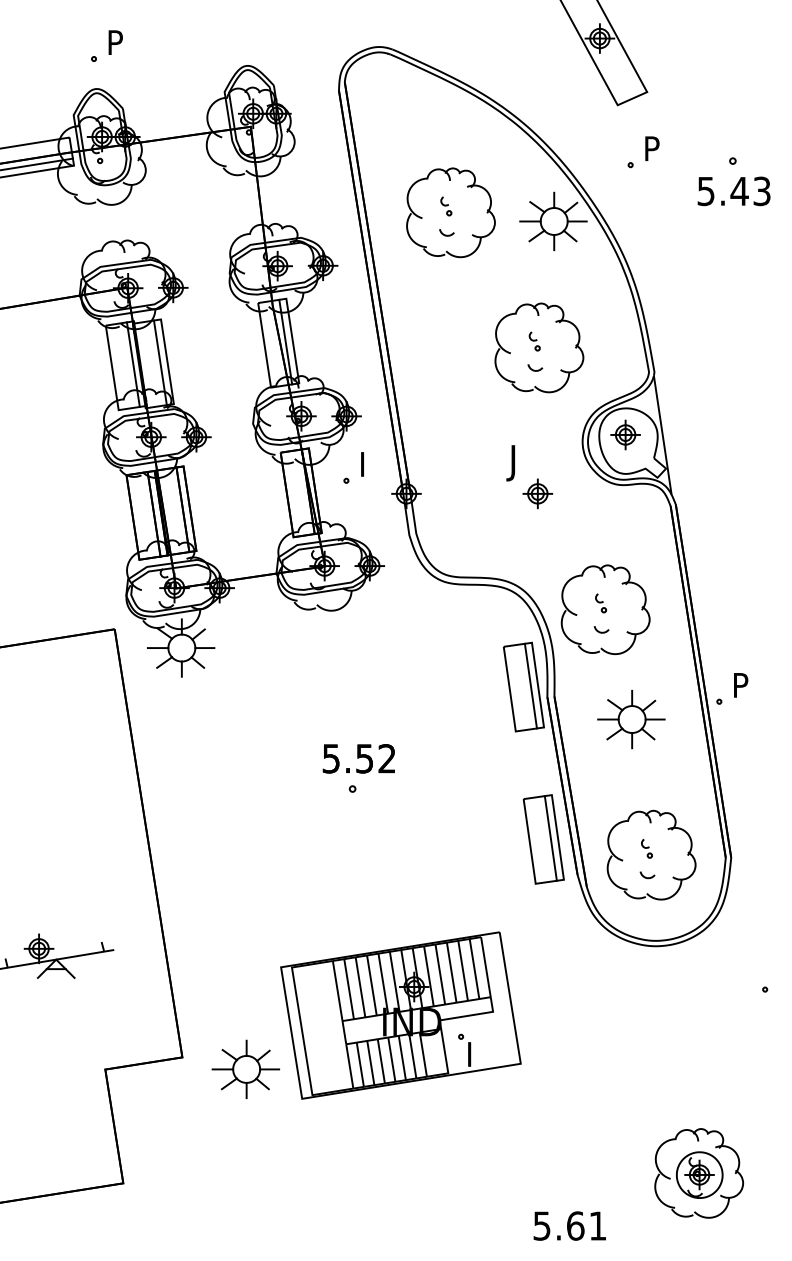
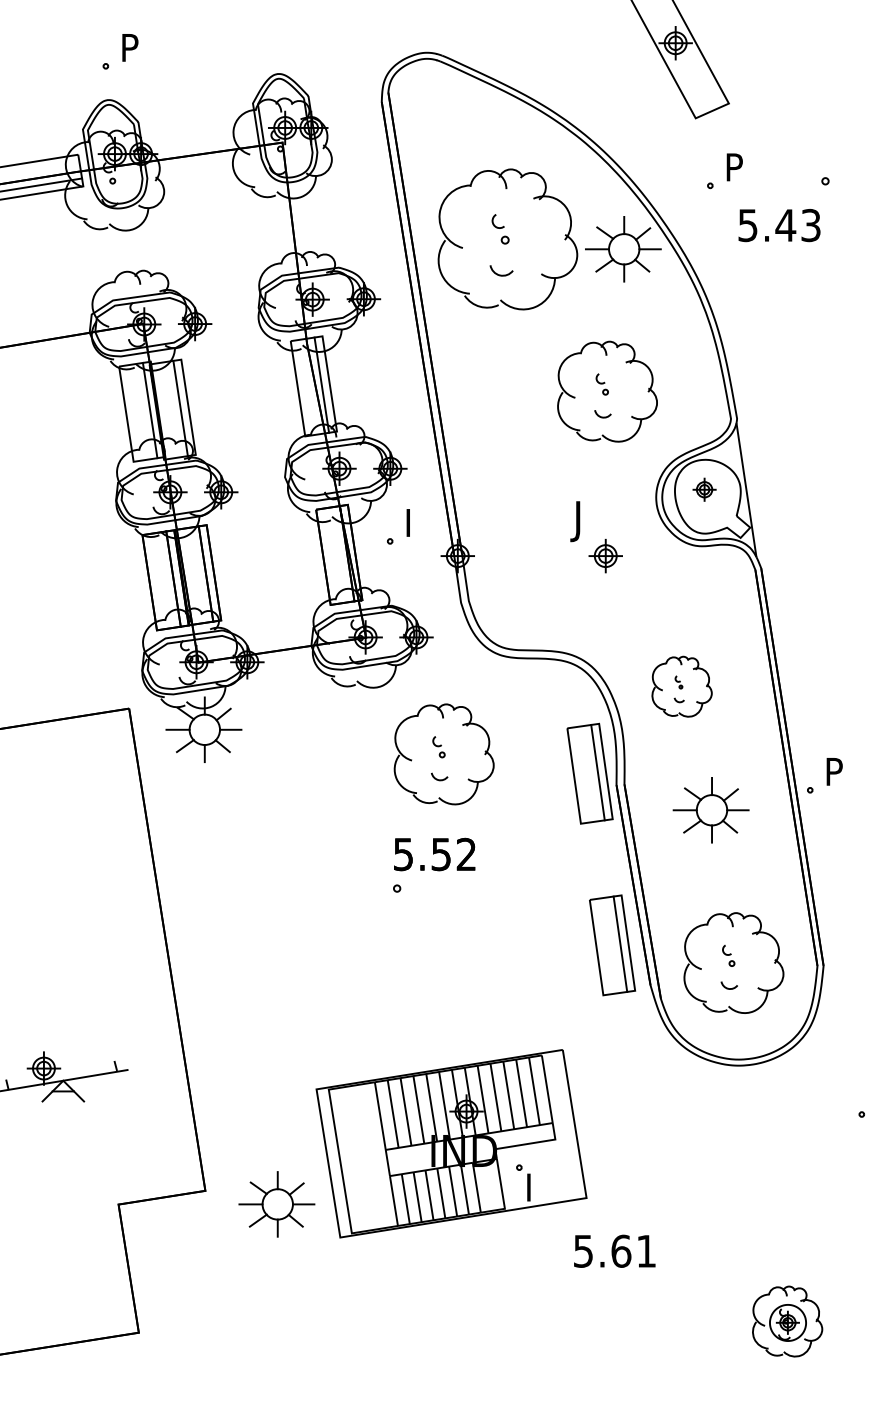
text: (733, 191) -> (778, 225), moved
part: (450, 212) -> (507, 239), size x1.4
part: (625, 434) -> (704, 489), size x0.7
part: (605, 609) -> (681, 686), size x0.6
part: (394, 669) -> (444, 753), added
text: (358, 758) -> (434, 854), moved
part: (699, 1173) -> (787, 1321), size x0.7
text: (569, 1225) -> (614, 1250), moved

